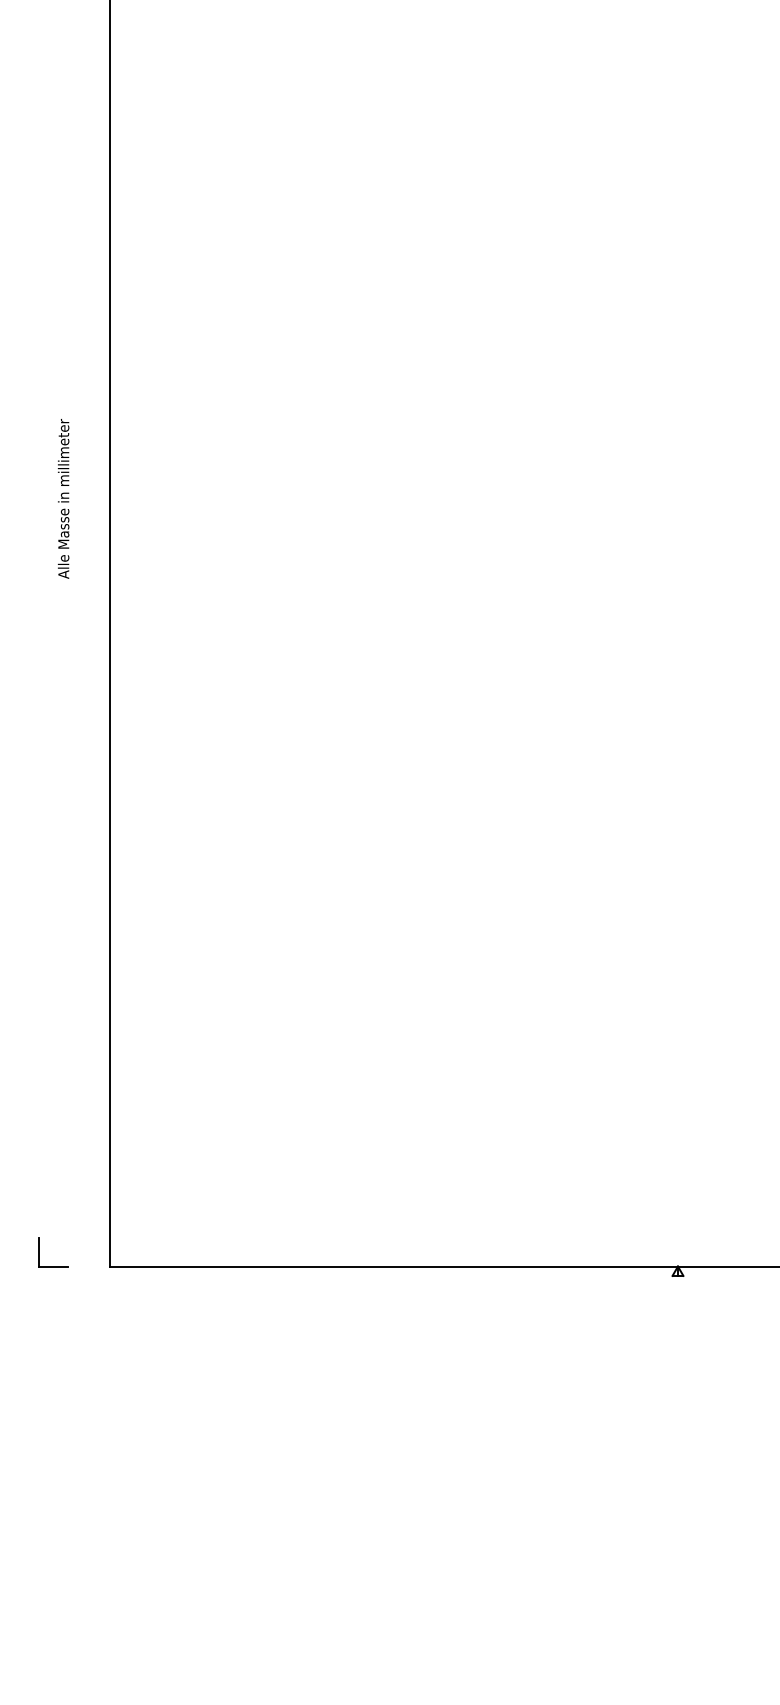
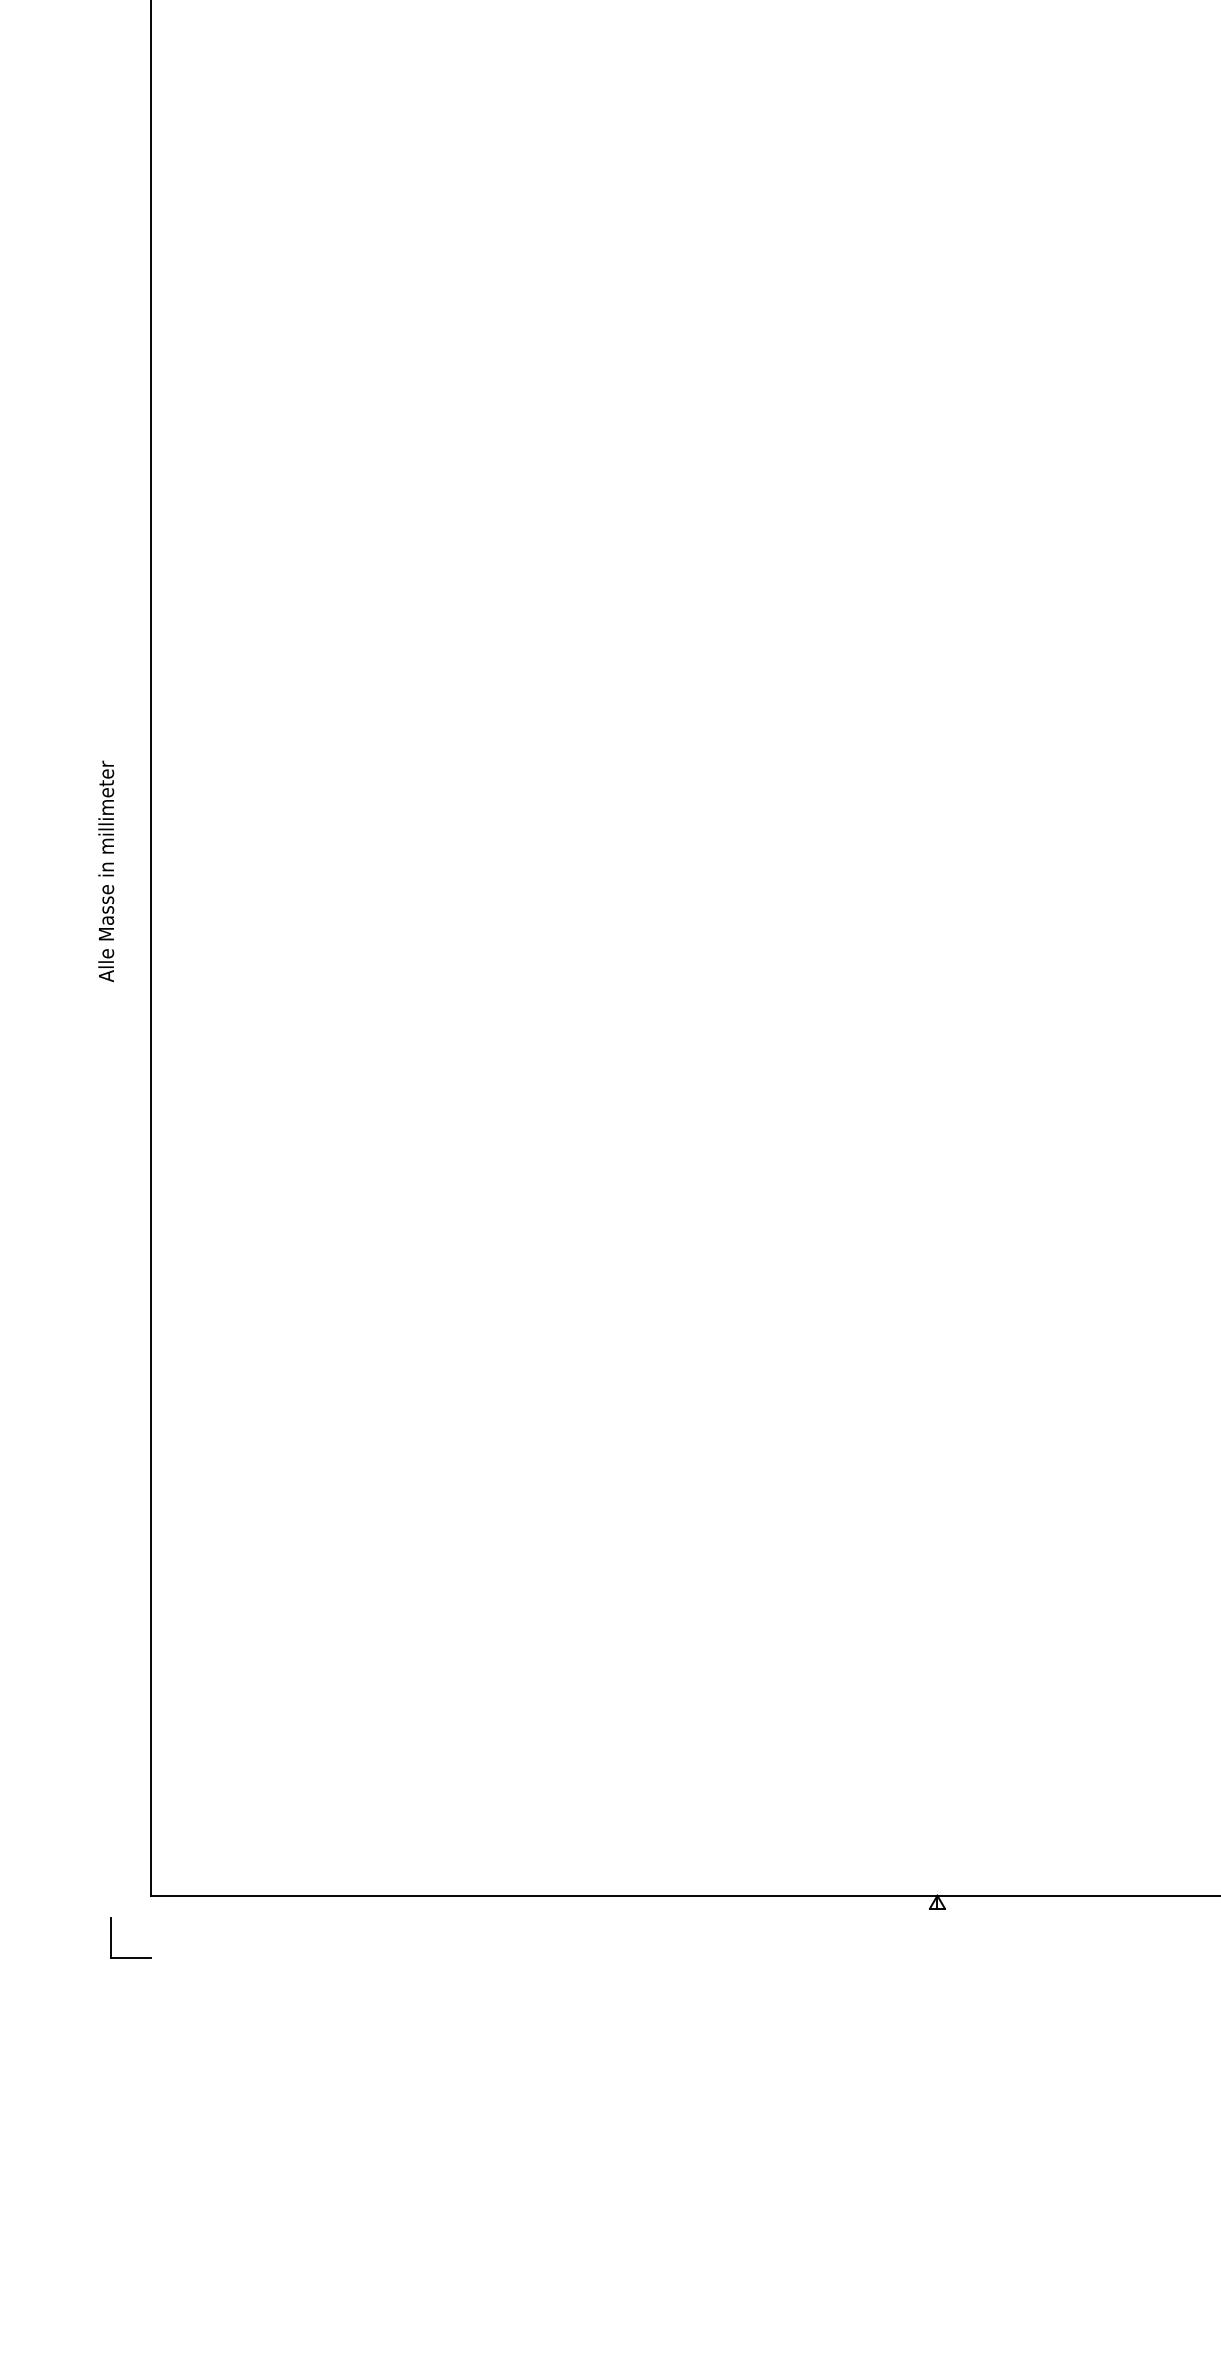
text: (63, 498) -> (106, 871), moved
part: (39, 1251) -> (111, 1937), moved

